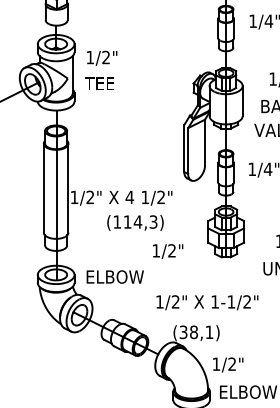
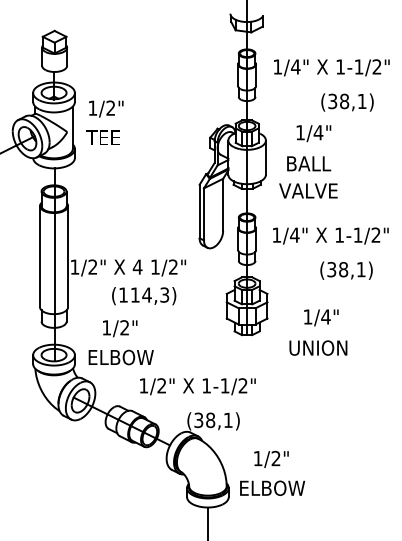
text: (168, 251) -> (120, 328), moved
text: (207, 302) -> (197, 386), moved
text: (228, 364) -> (271, 458), moved

